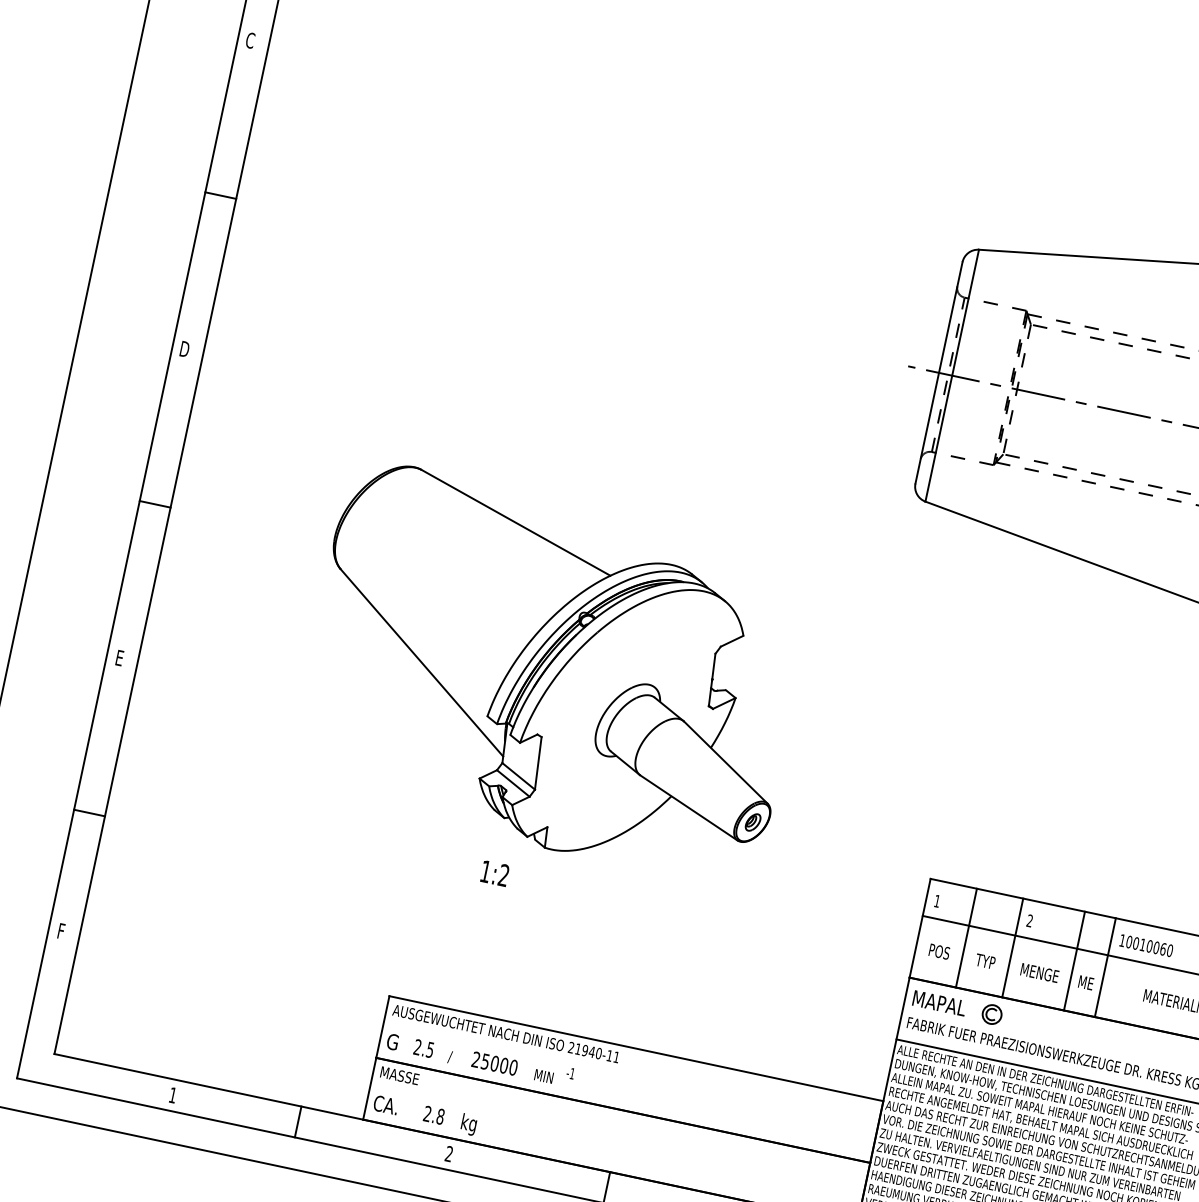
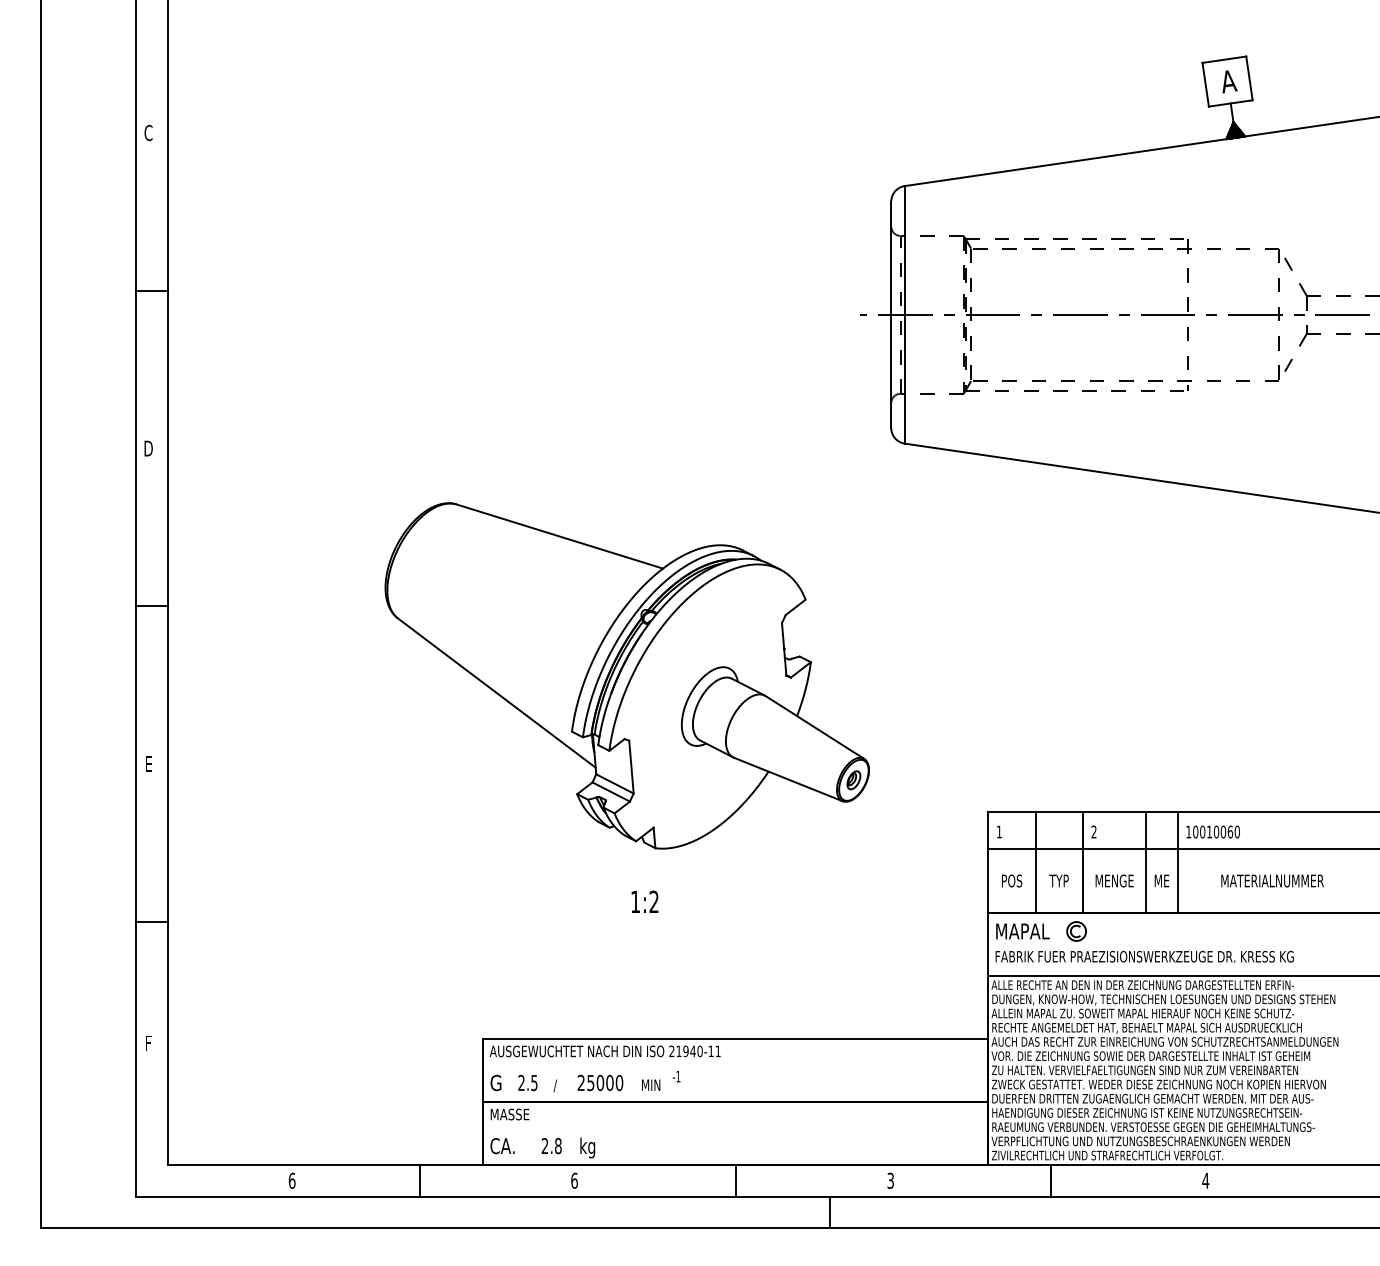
part: (552, 672) -> (626, 675), moved
text: (494, 873) -> (644, 901), moved
text: (172, 1094) -> (291, 1180), 1 -> 6
text: (449, 1153) -> (574, 1180), 2 -> 6

